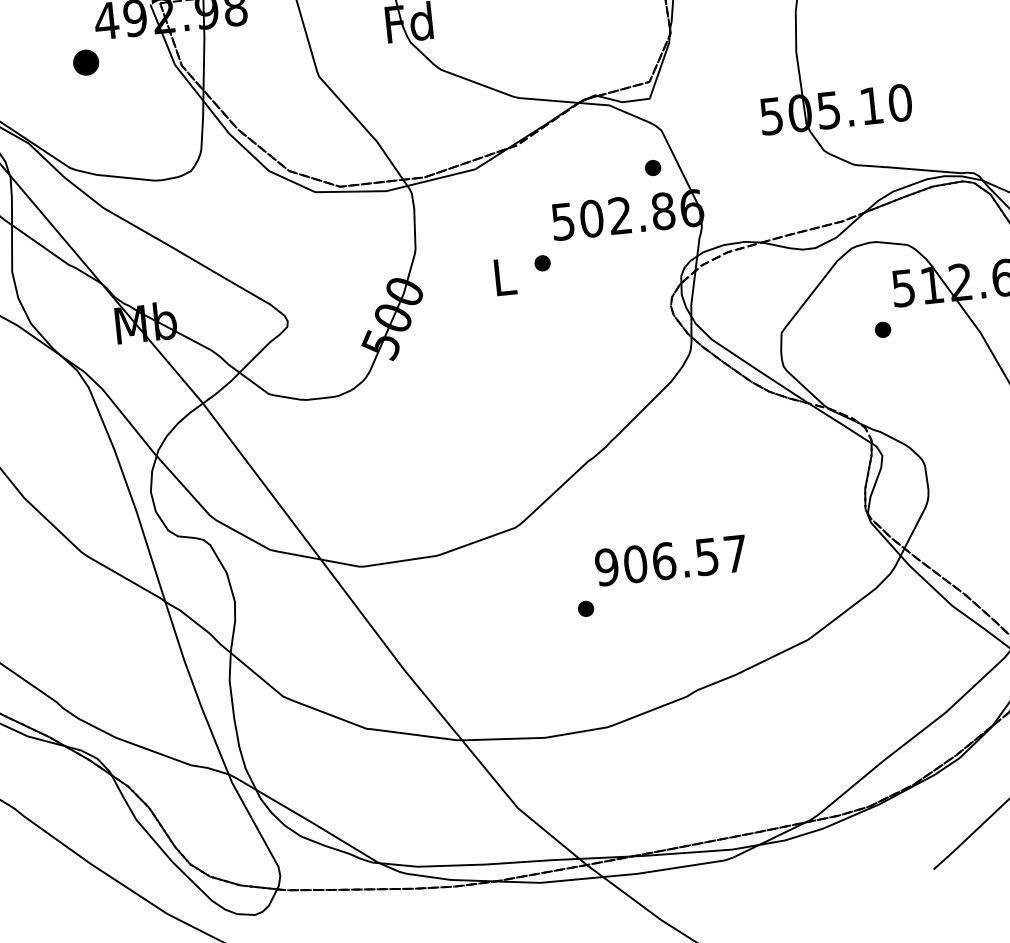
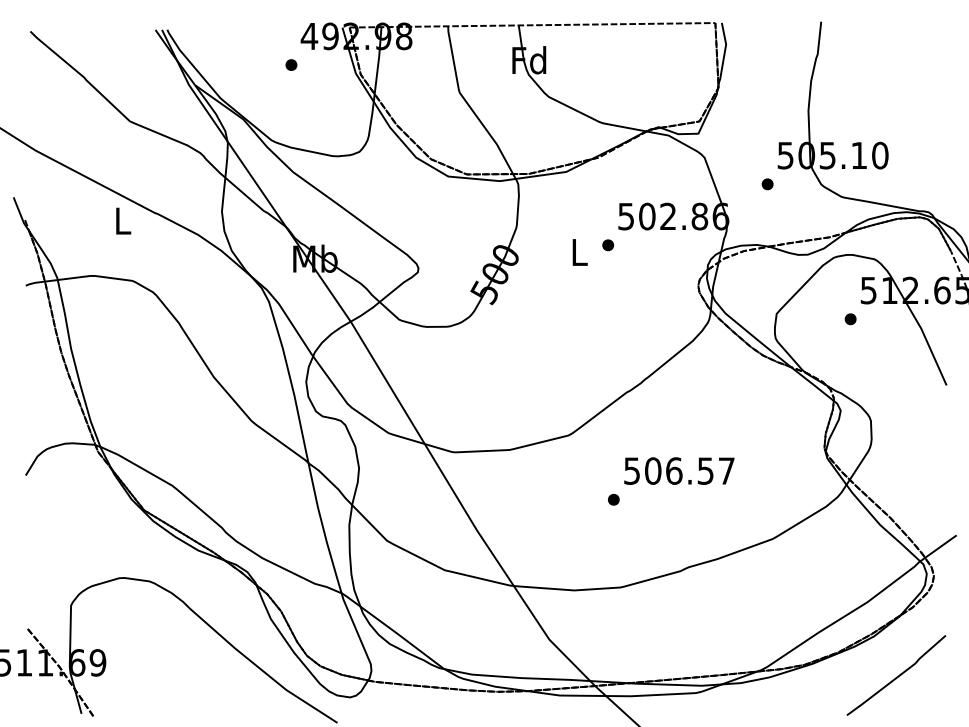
part: (86, 61) -> (291, 64), size x0.62
part: (652, 168) -> (767, 184), moved
text: (606, 566) -> (631, 470), 906.57 -> 506.57

